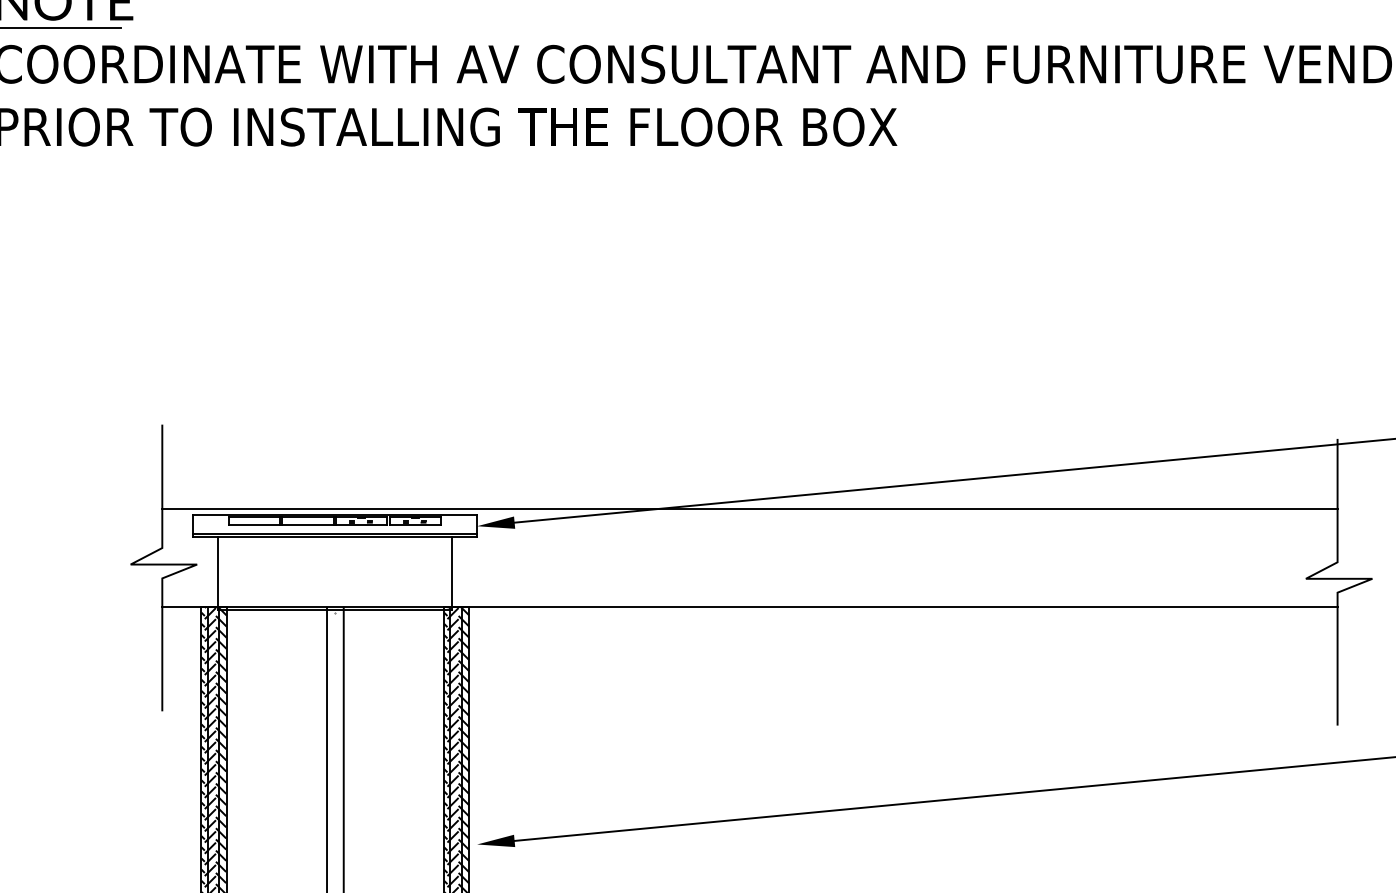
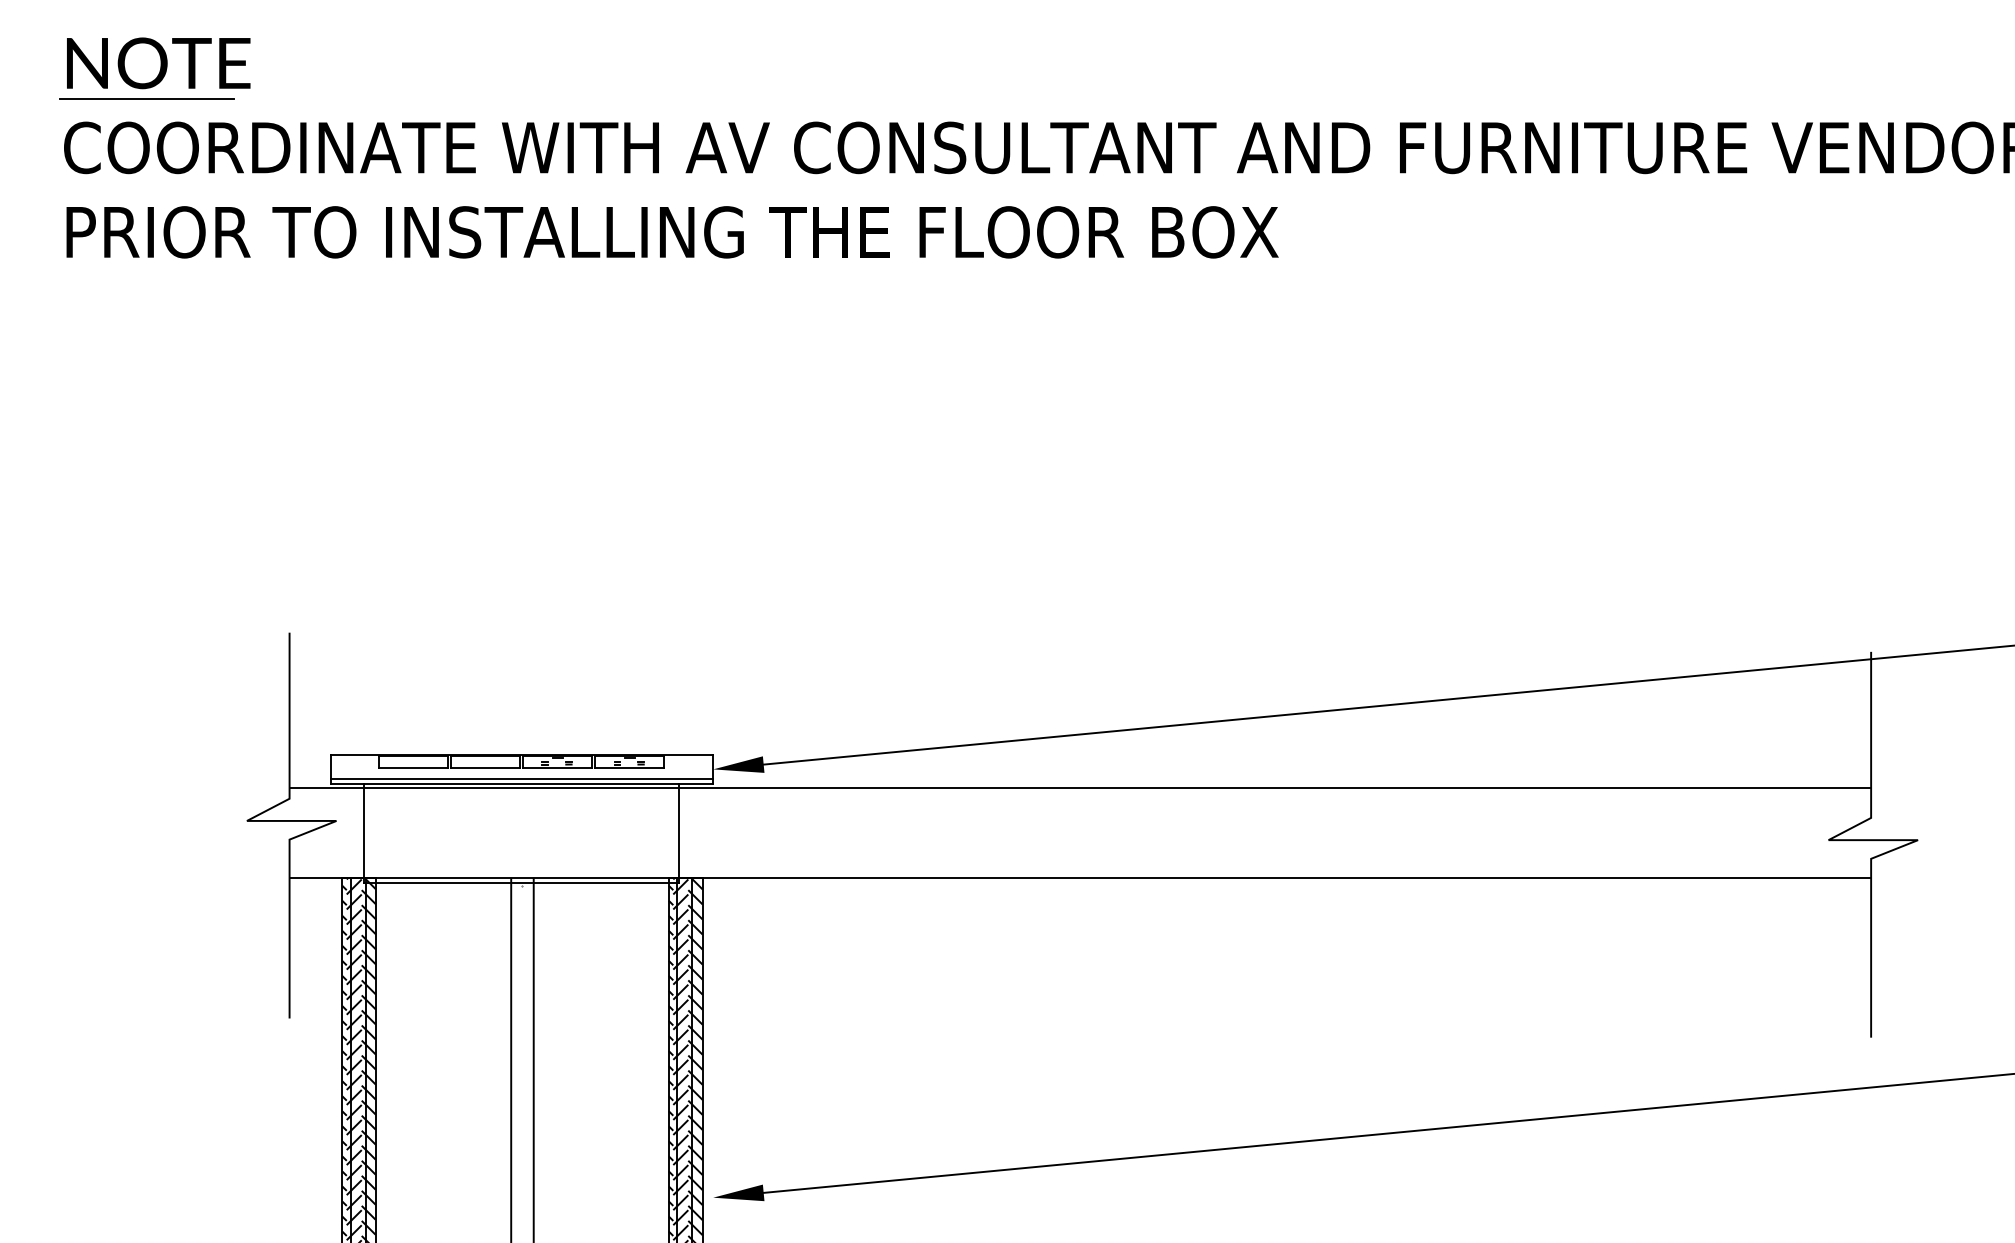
line: (750, 509) -> (1080, 787), moved

